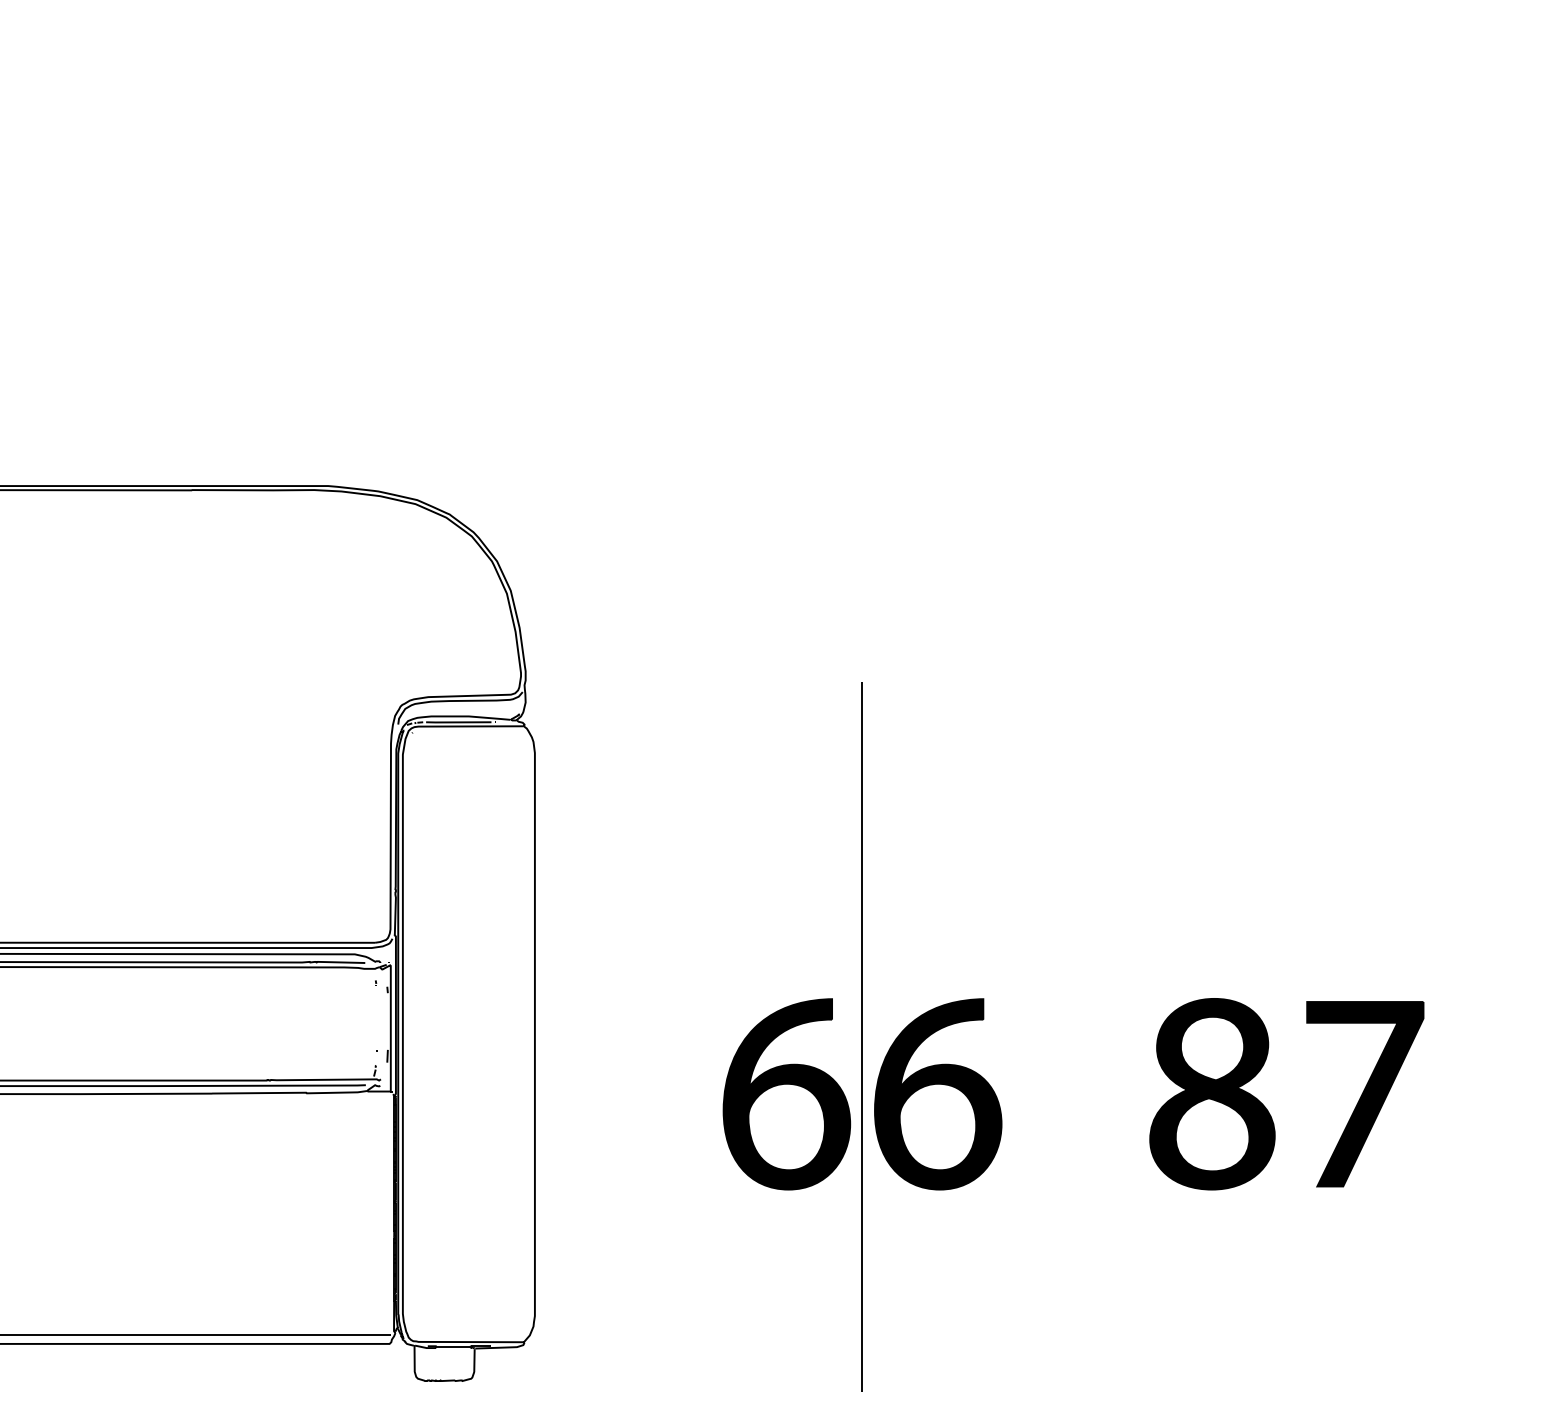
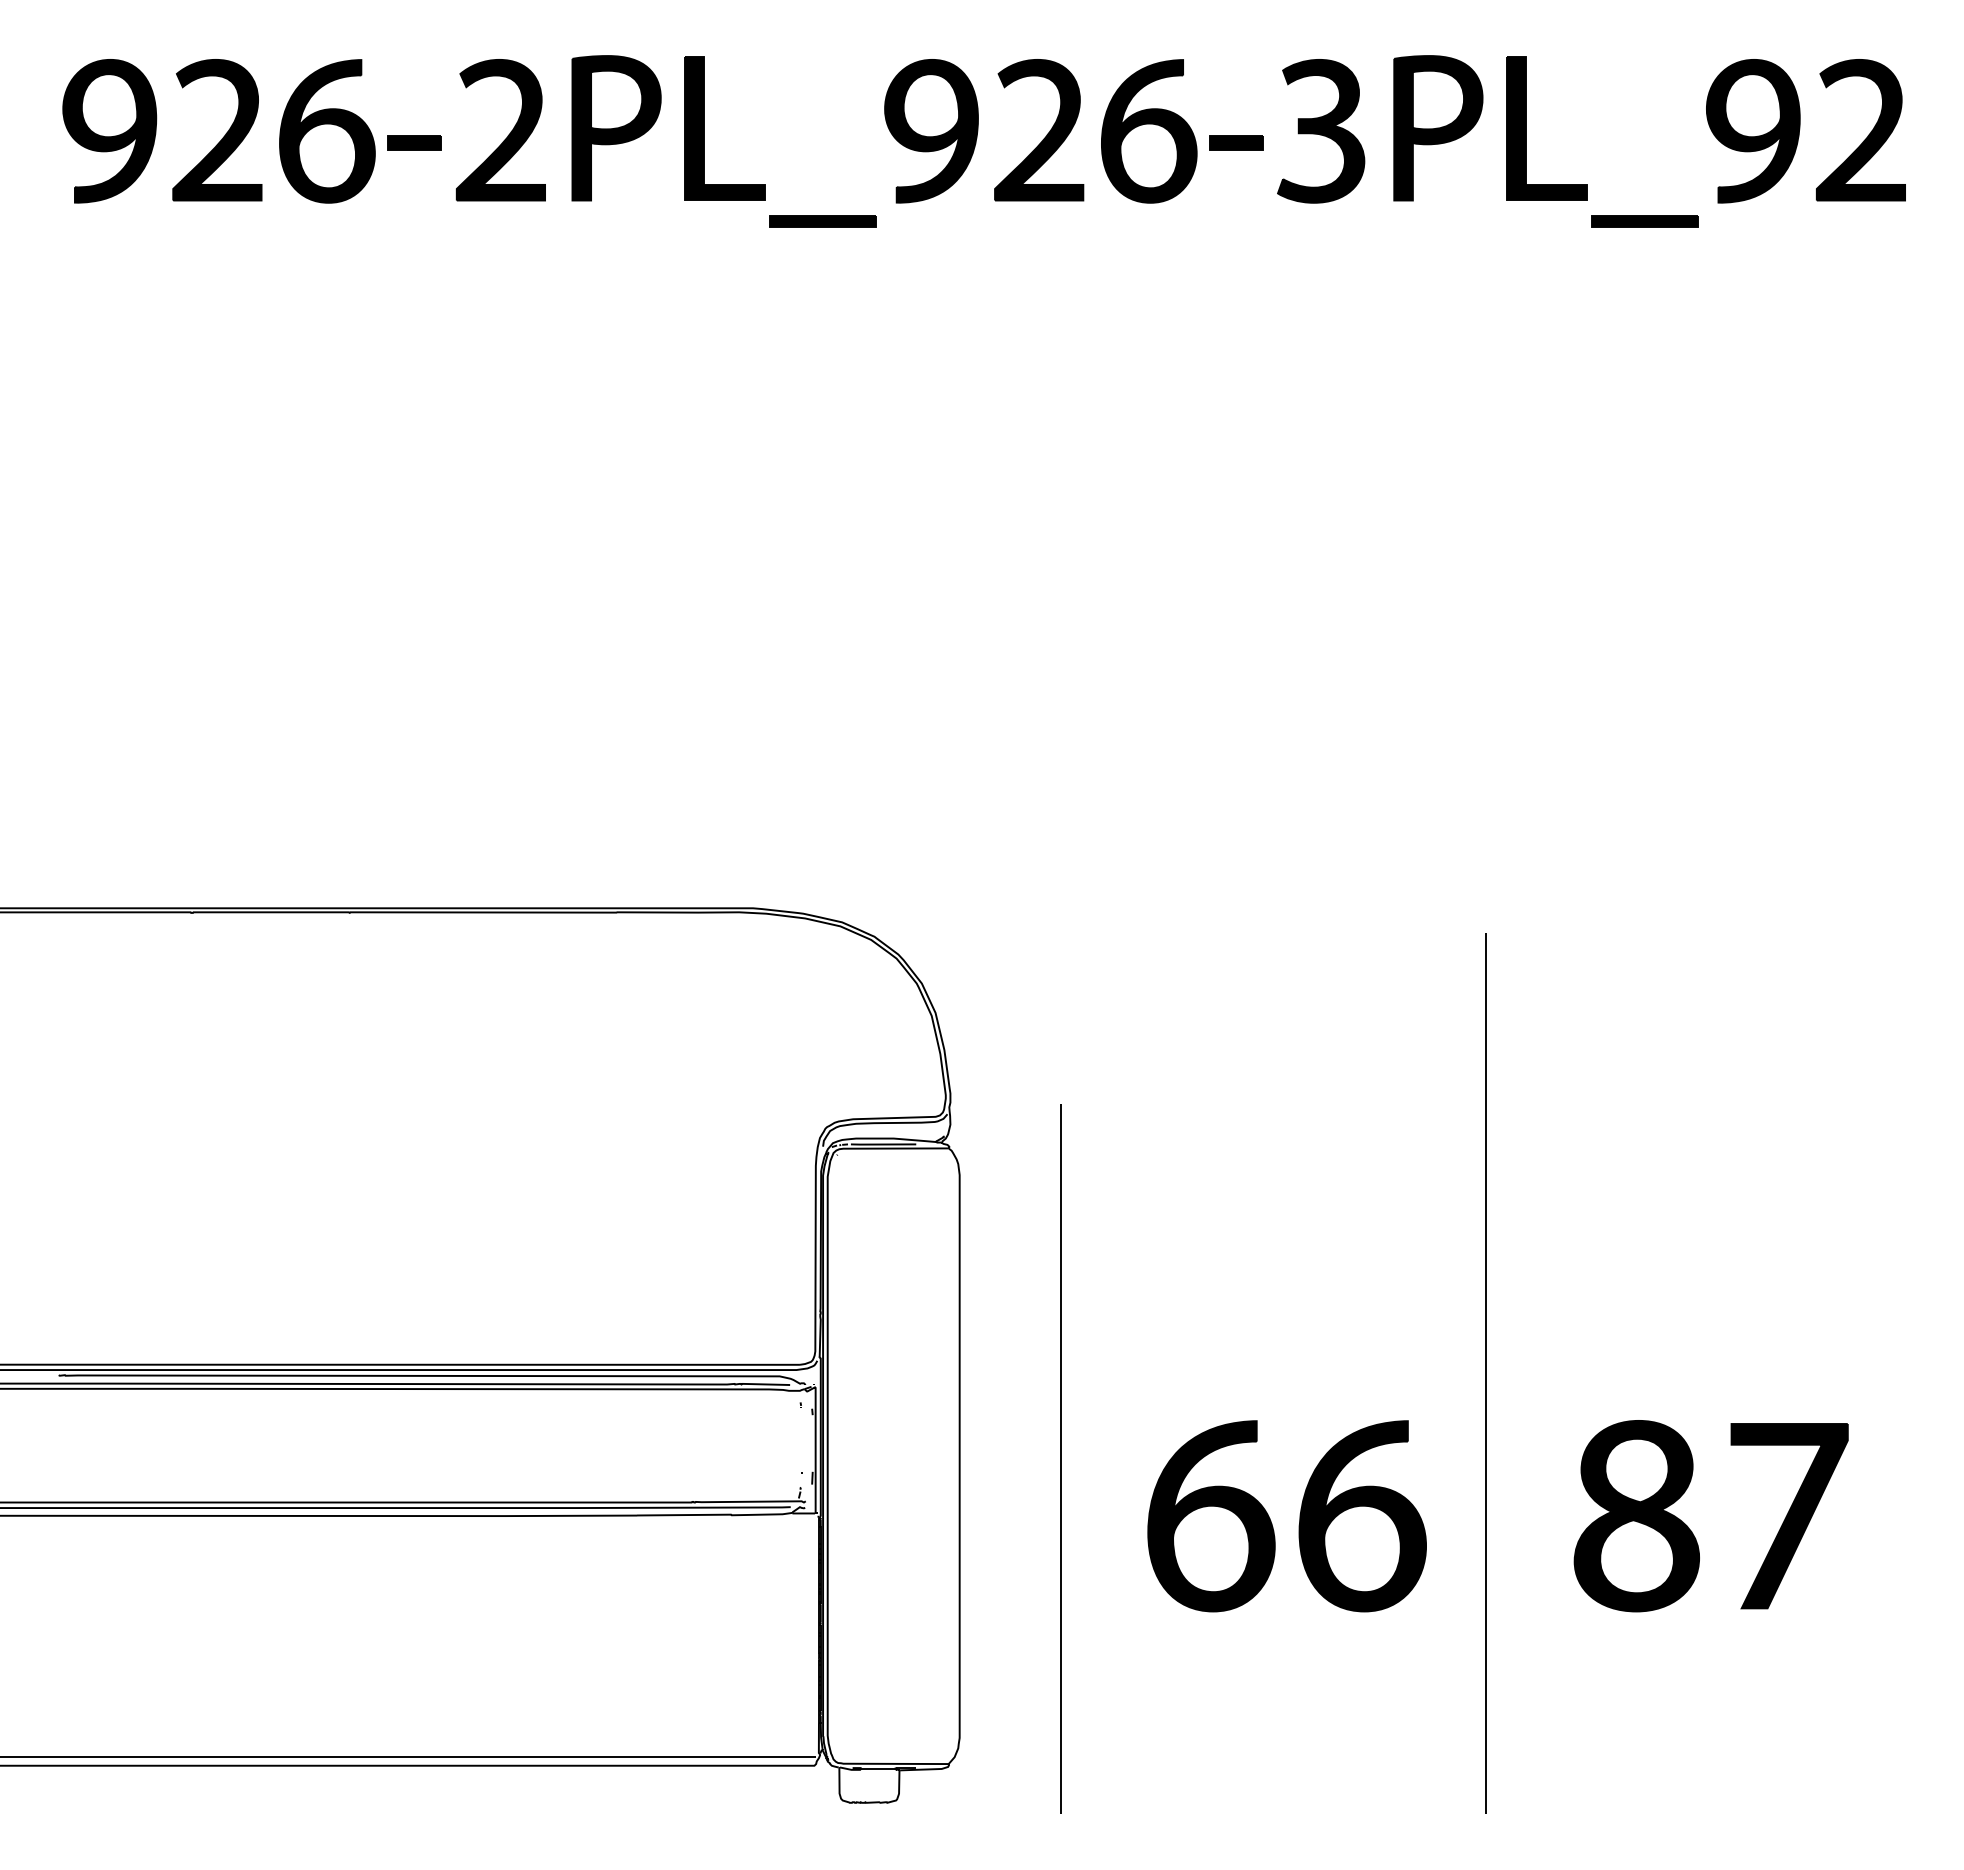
line: (1060, 951) -> (1485, 1373), added
line: (861, 1036) -> (1060, 1458), moved

